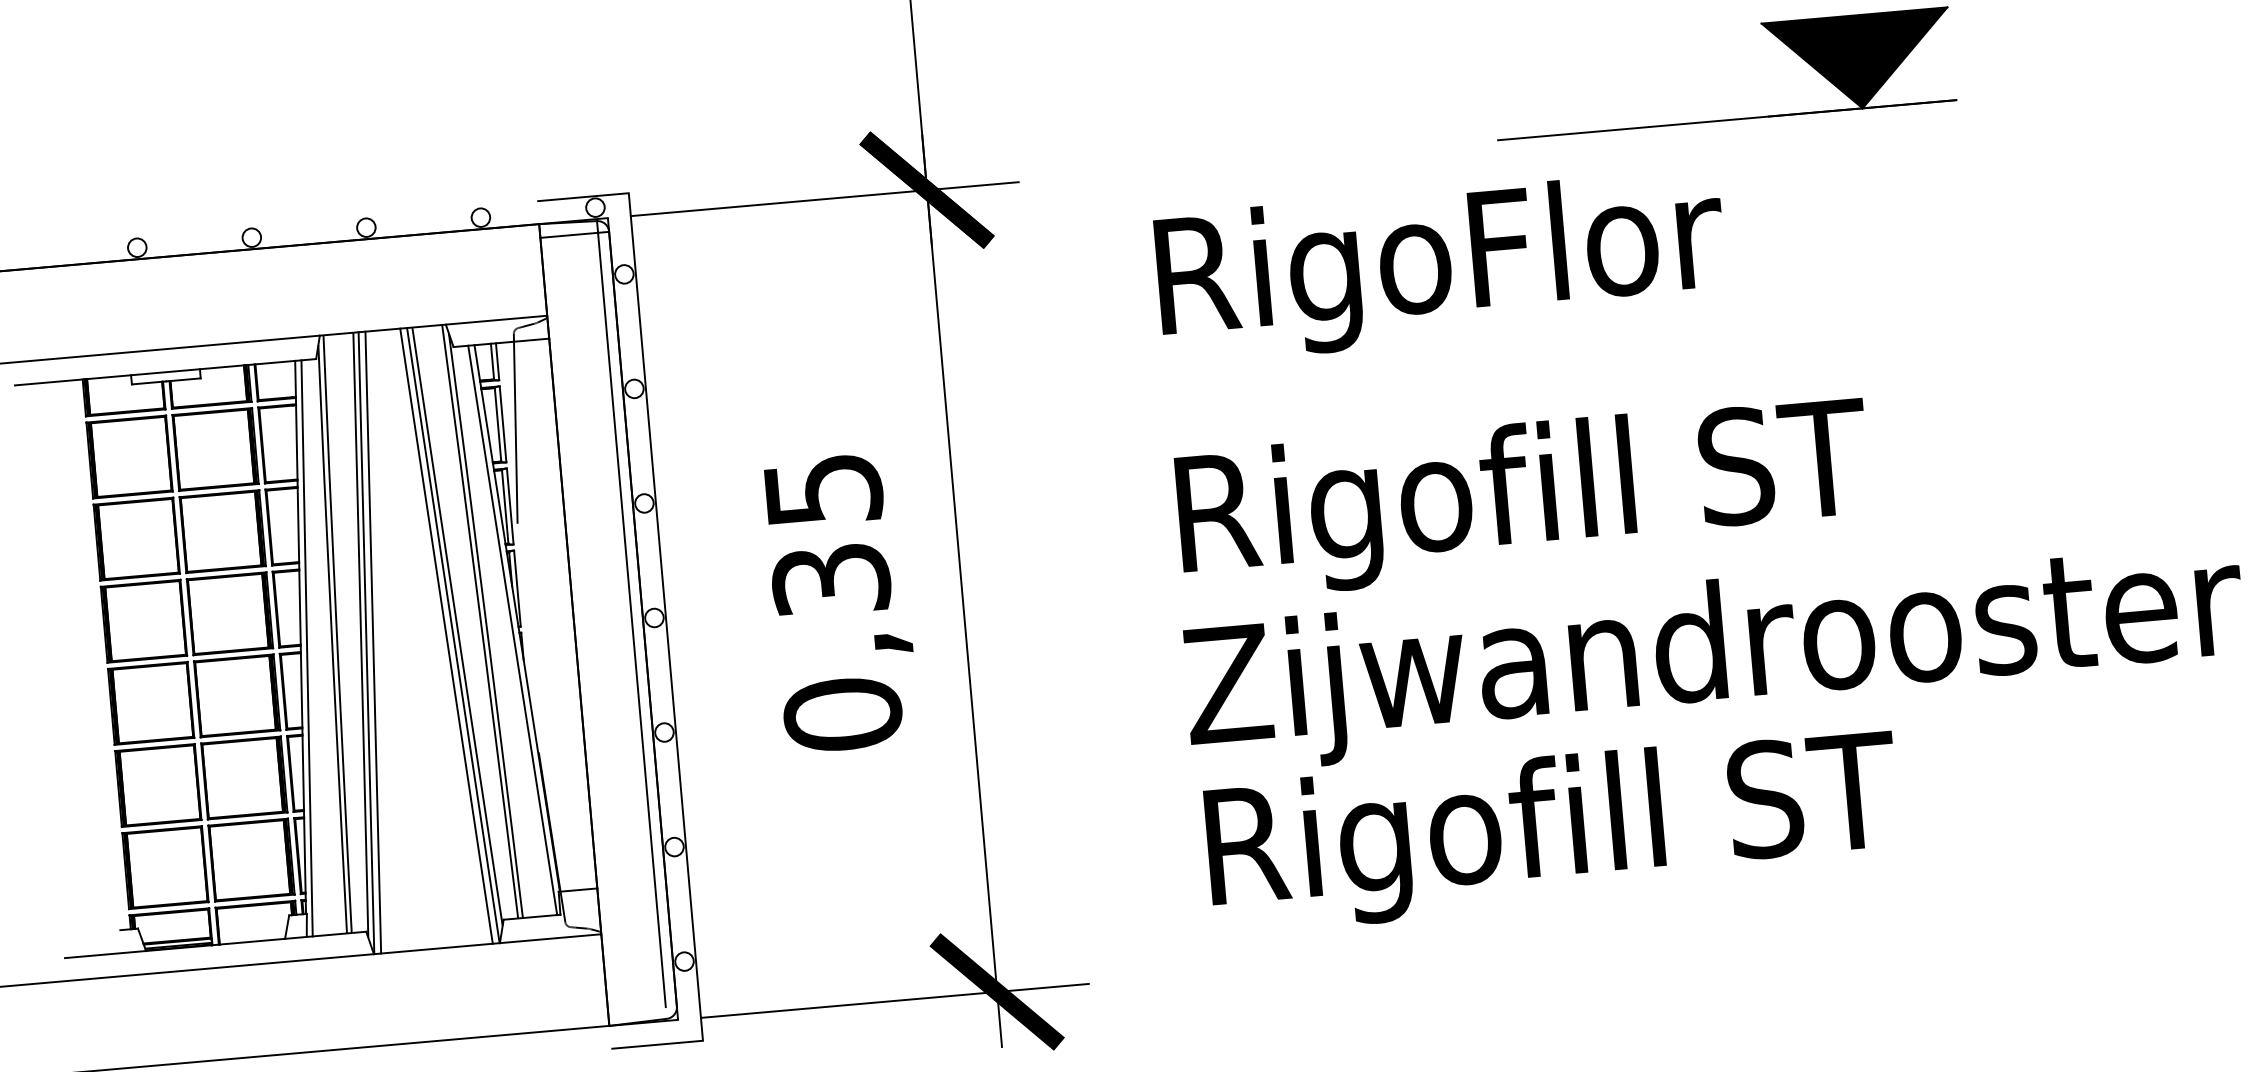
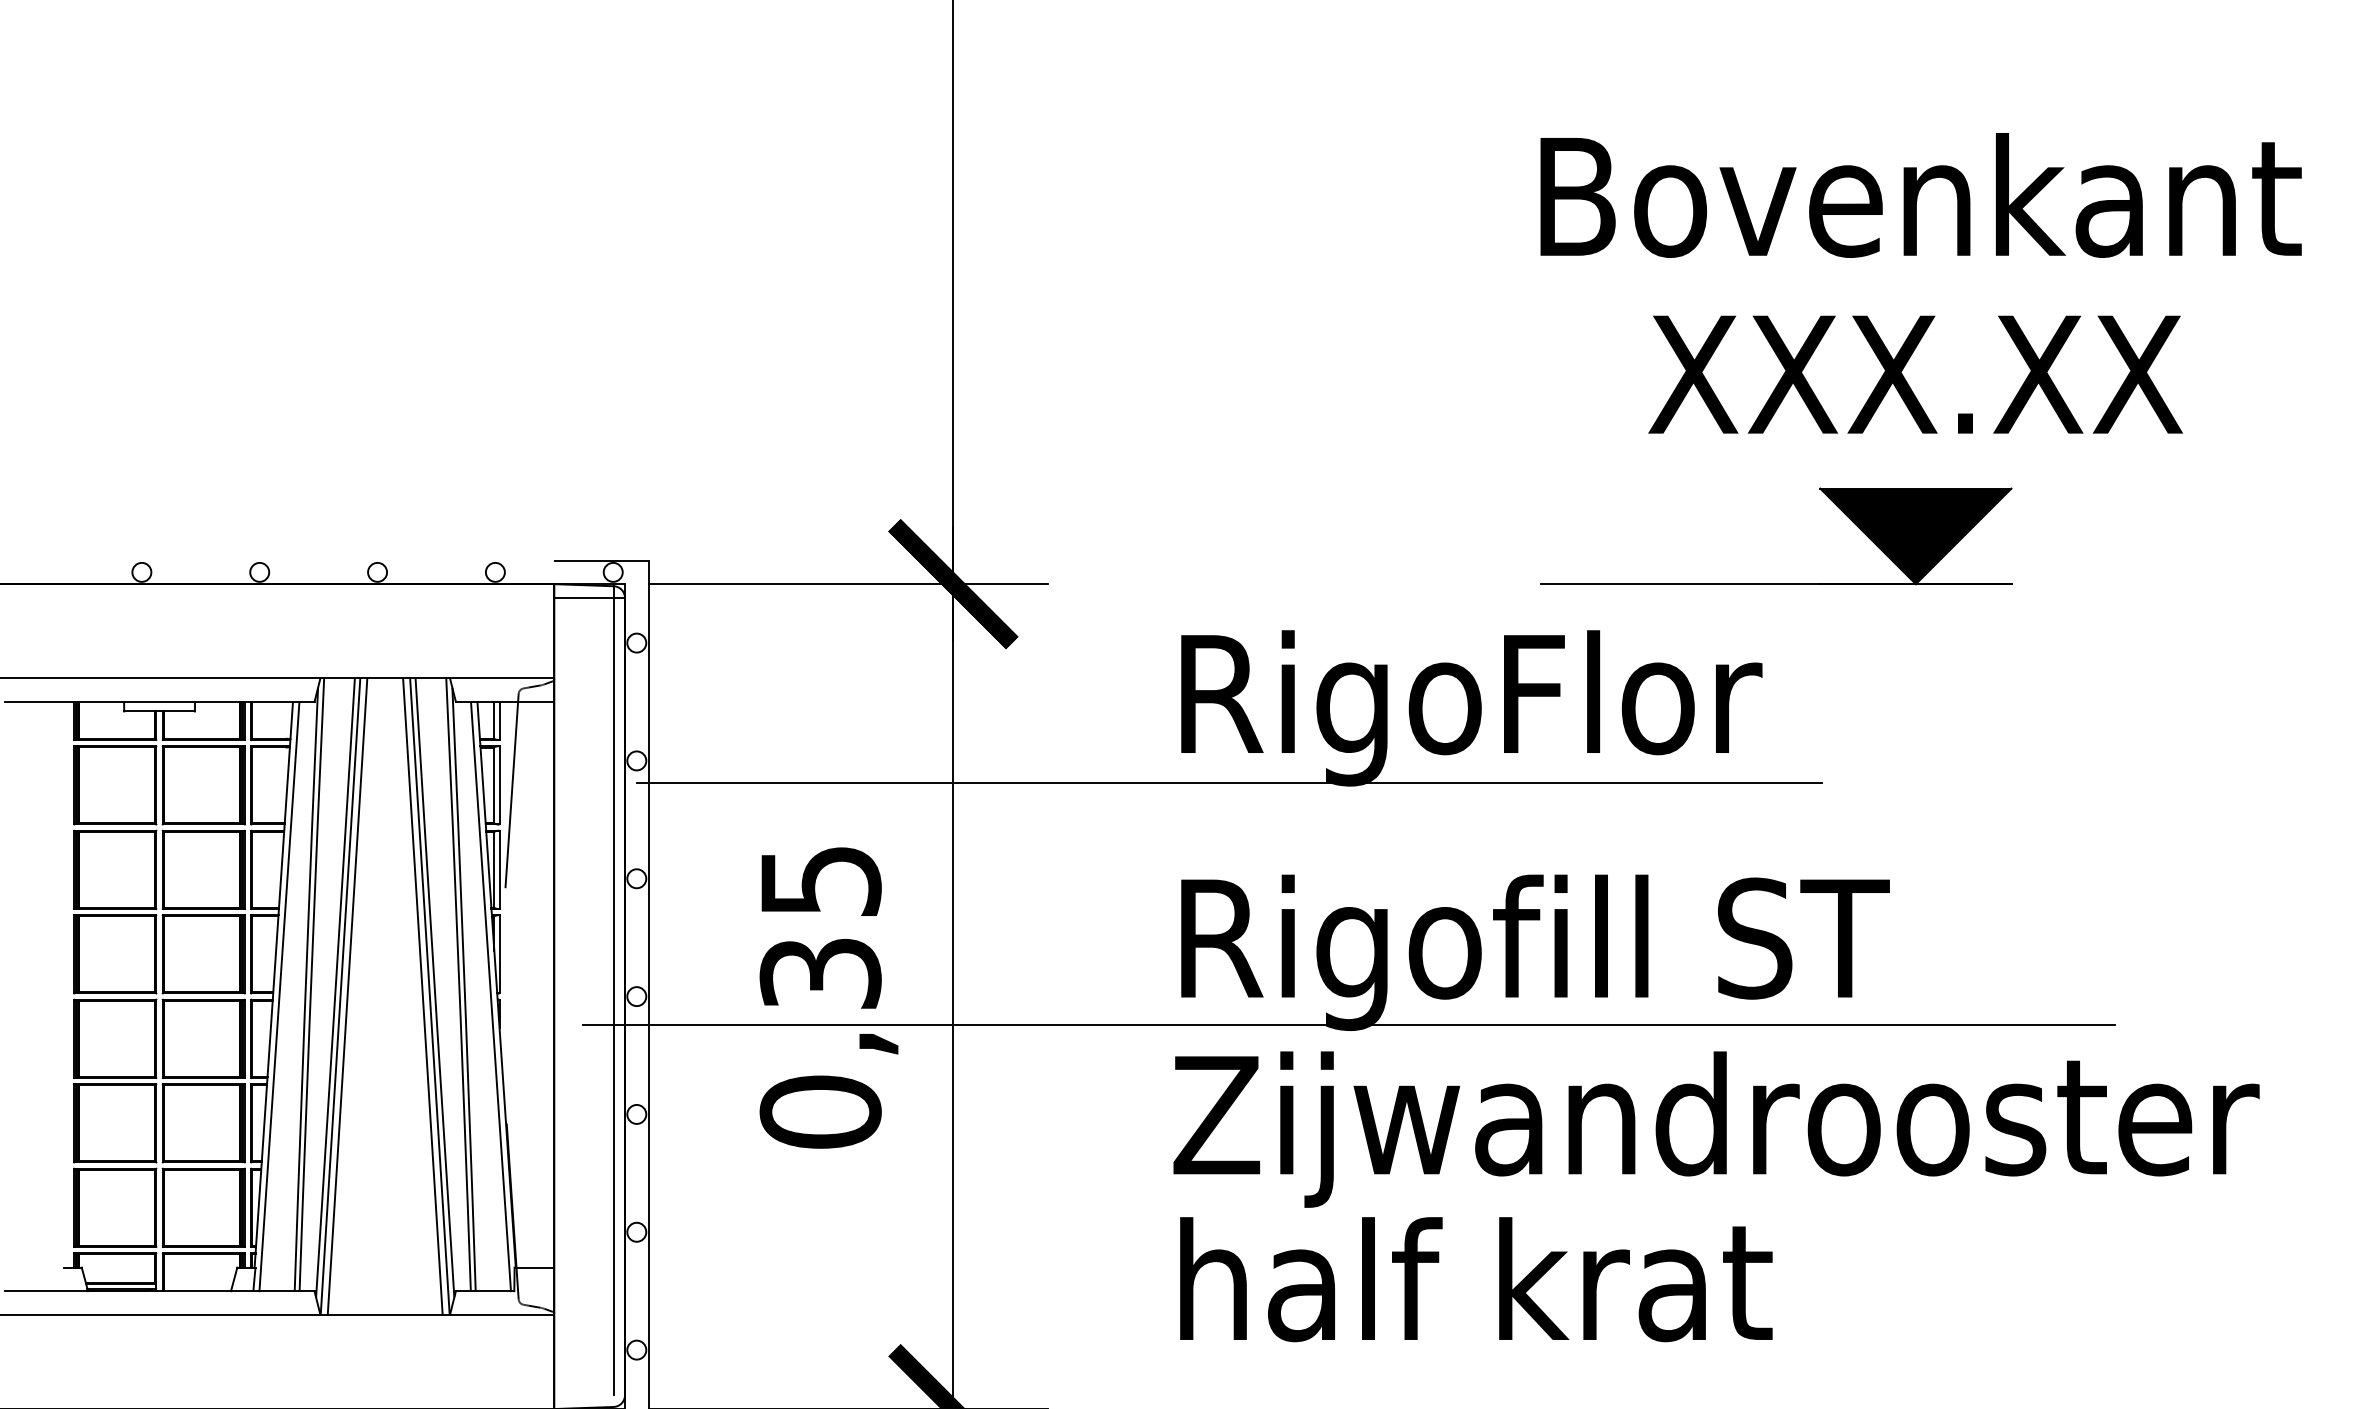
line: (1212, 359) -> (1229, 782), added
line: (1348, 584) -> (1348, 1024), added
text: (1552, 832) -> (1534, 1295), Rigofill ST -> half krat

